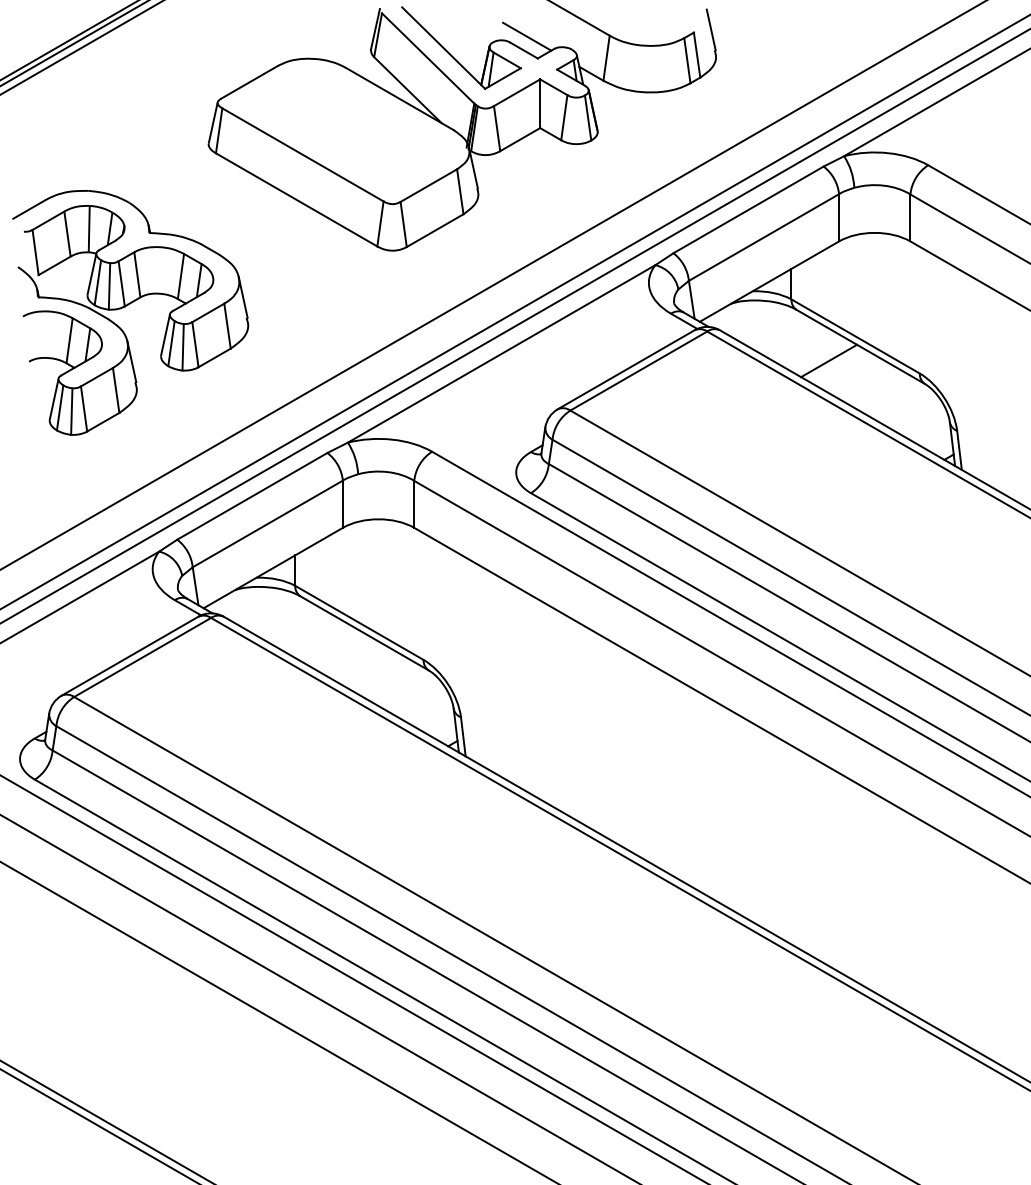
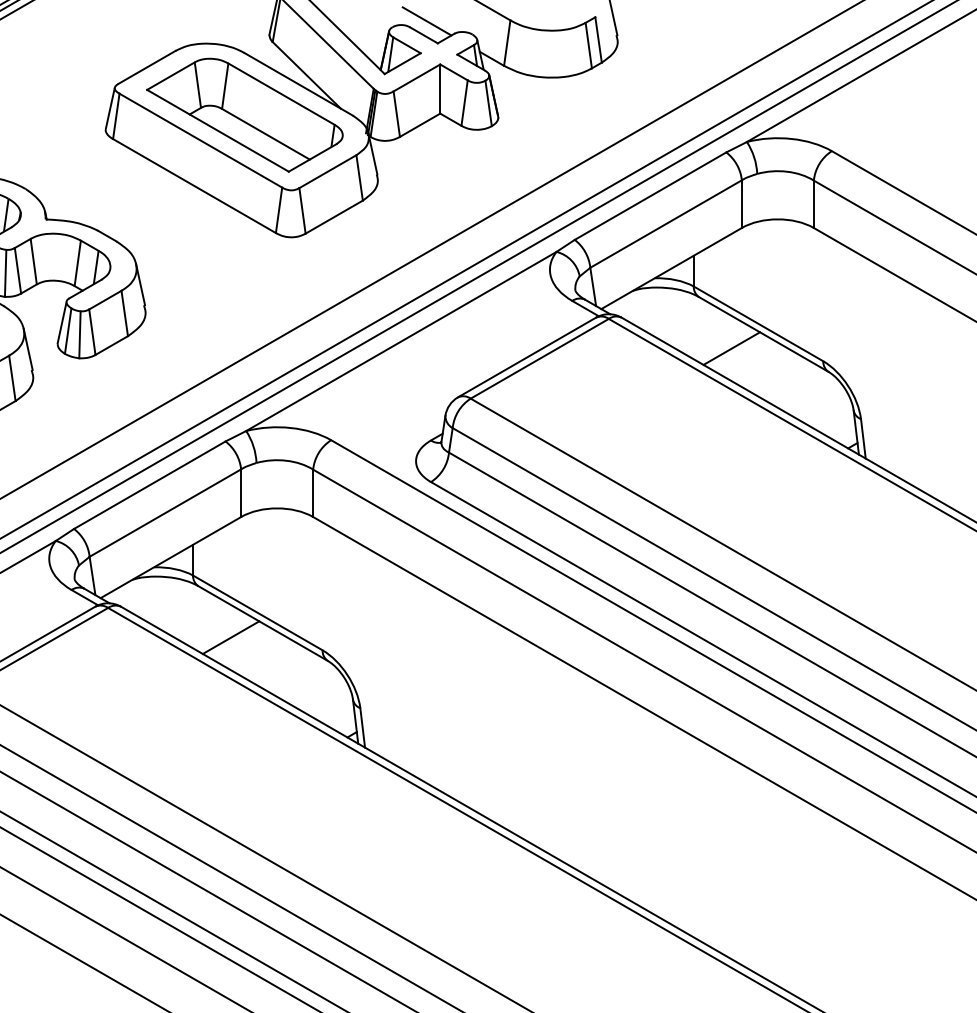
part: (346, 129) -> (244, 115), added
line: (332, 647) -> (230, 637), added

